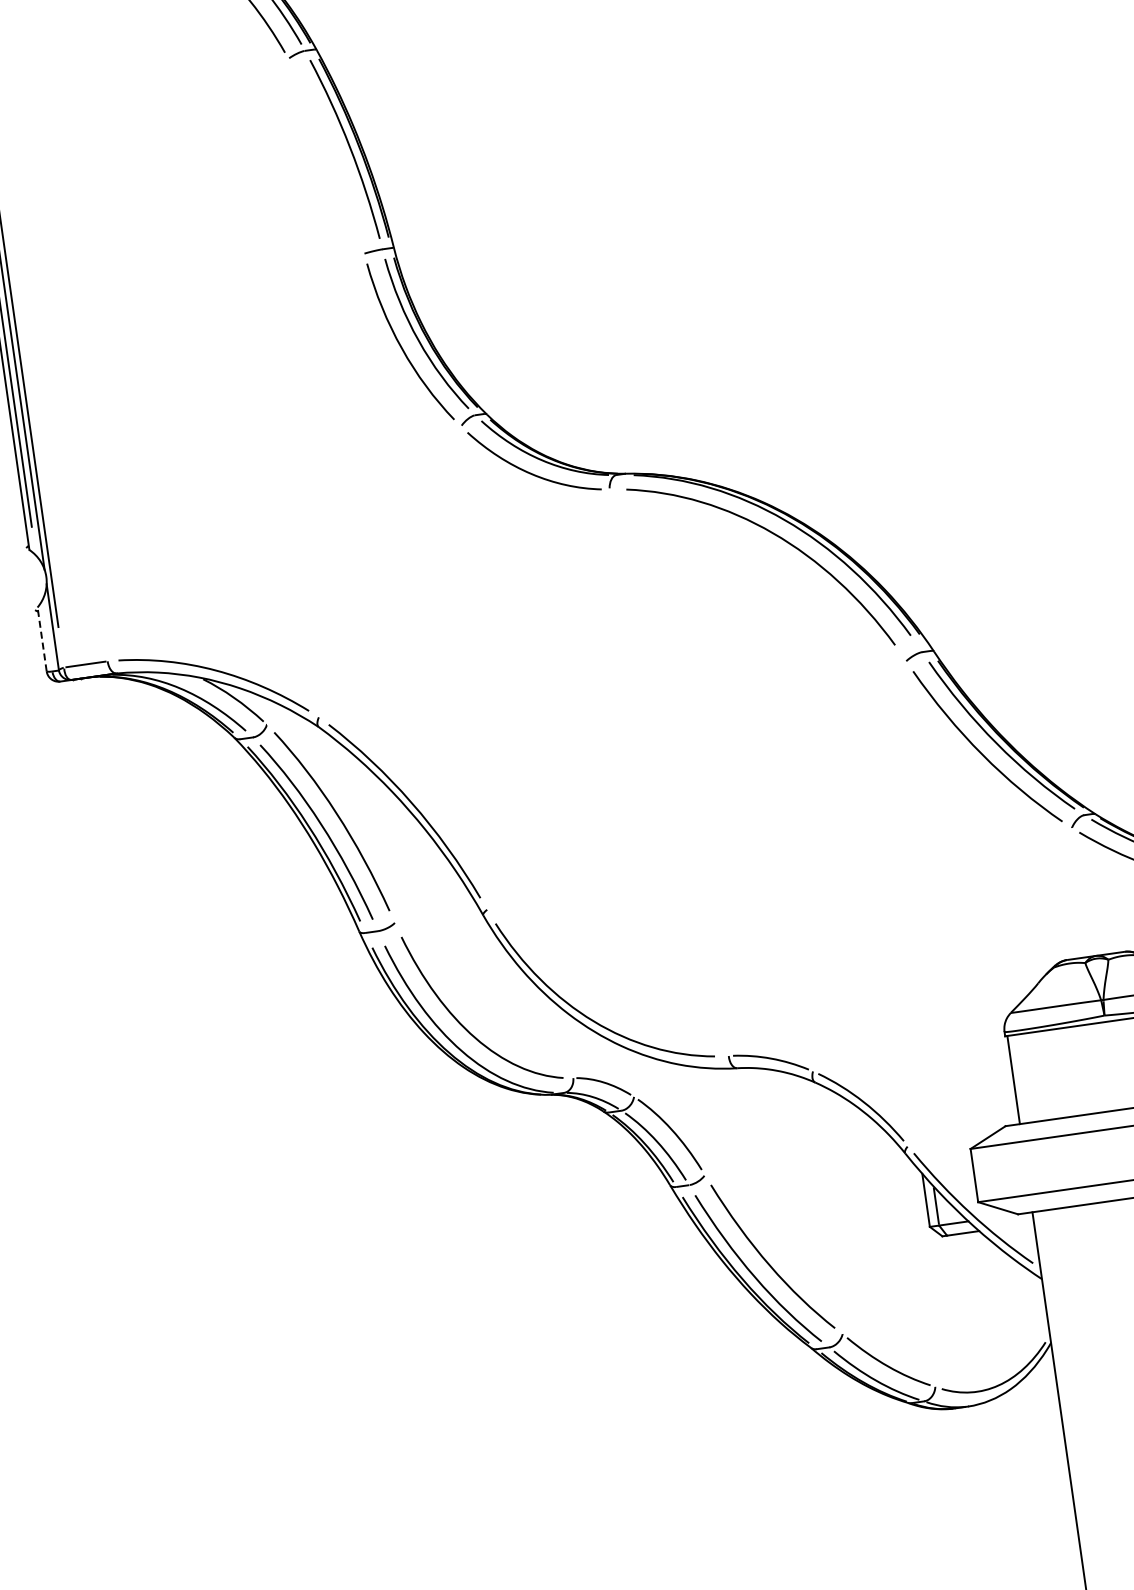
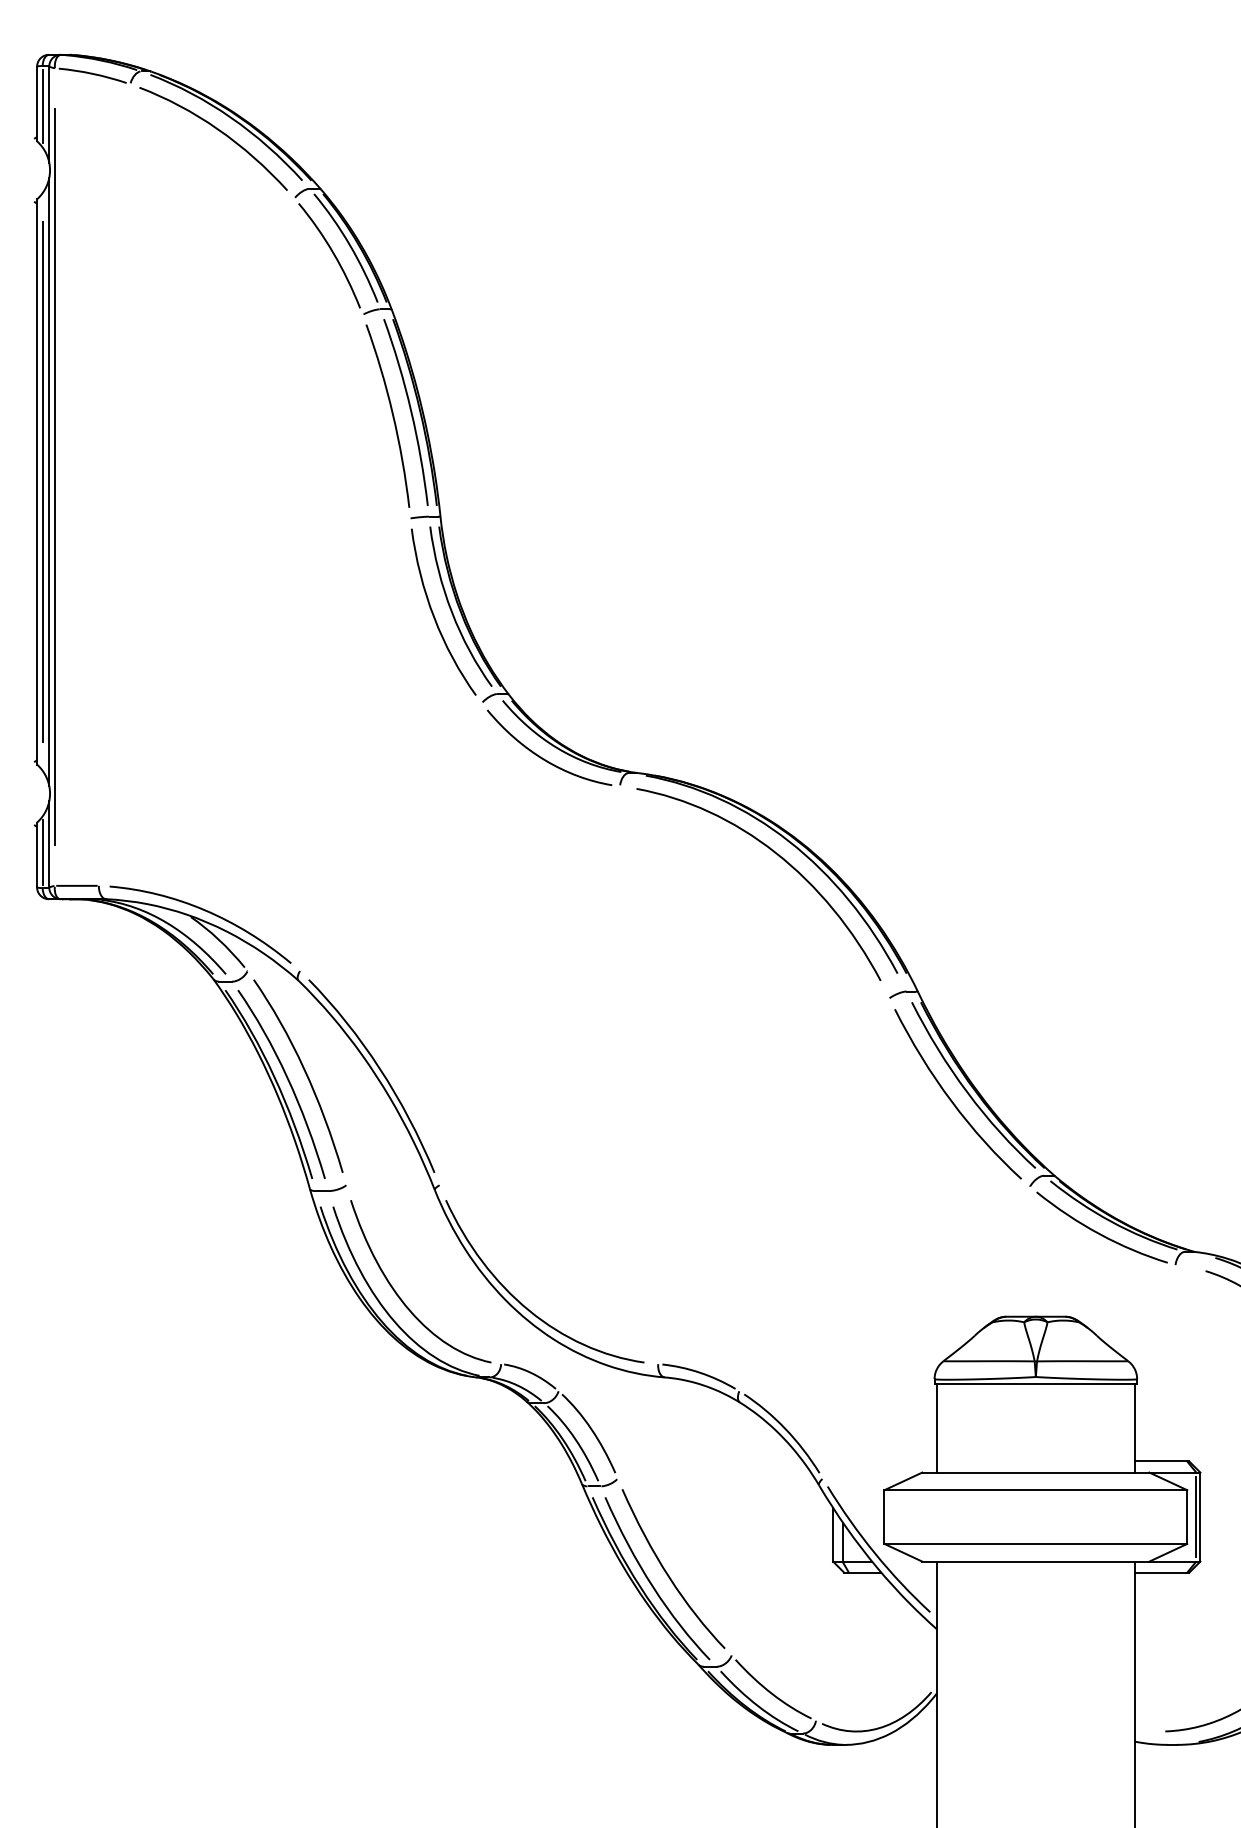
curve: (330, 152) -> (391, 413), added
line: (47, 635) -> (42, 851), added
line: (42, 638) -> (37, 854), dashed -> solid

